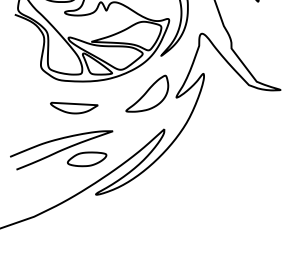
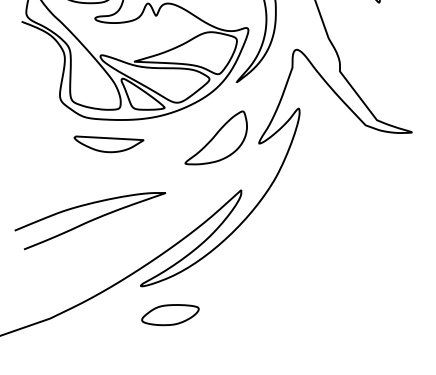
part: (74, 107) -> (109, 143), moved
part: (87, 159) -> (170, 315), moved

